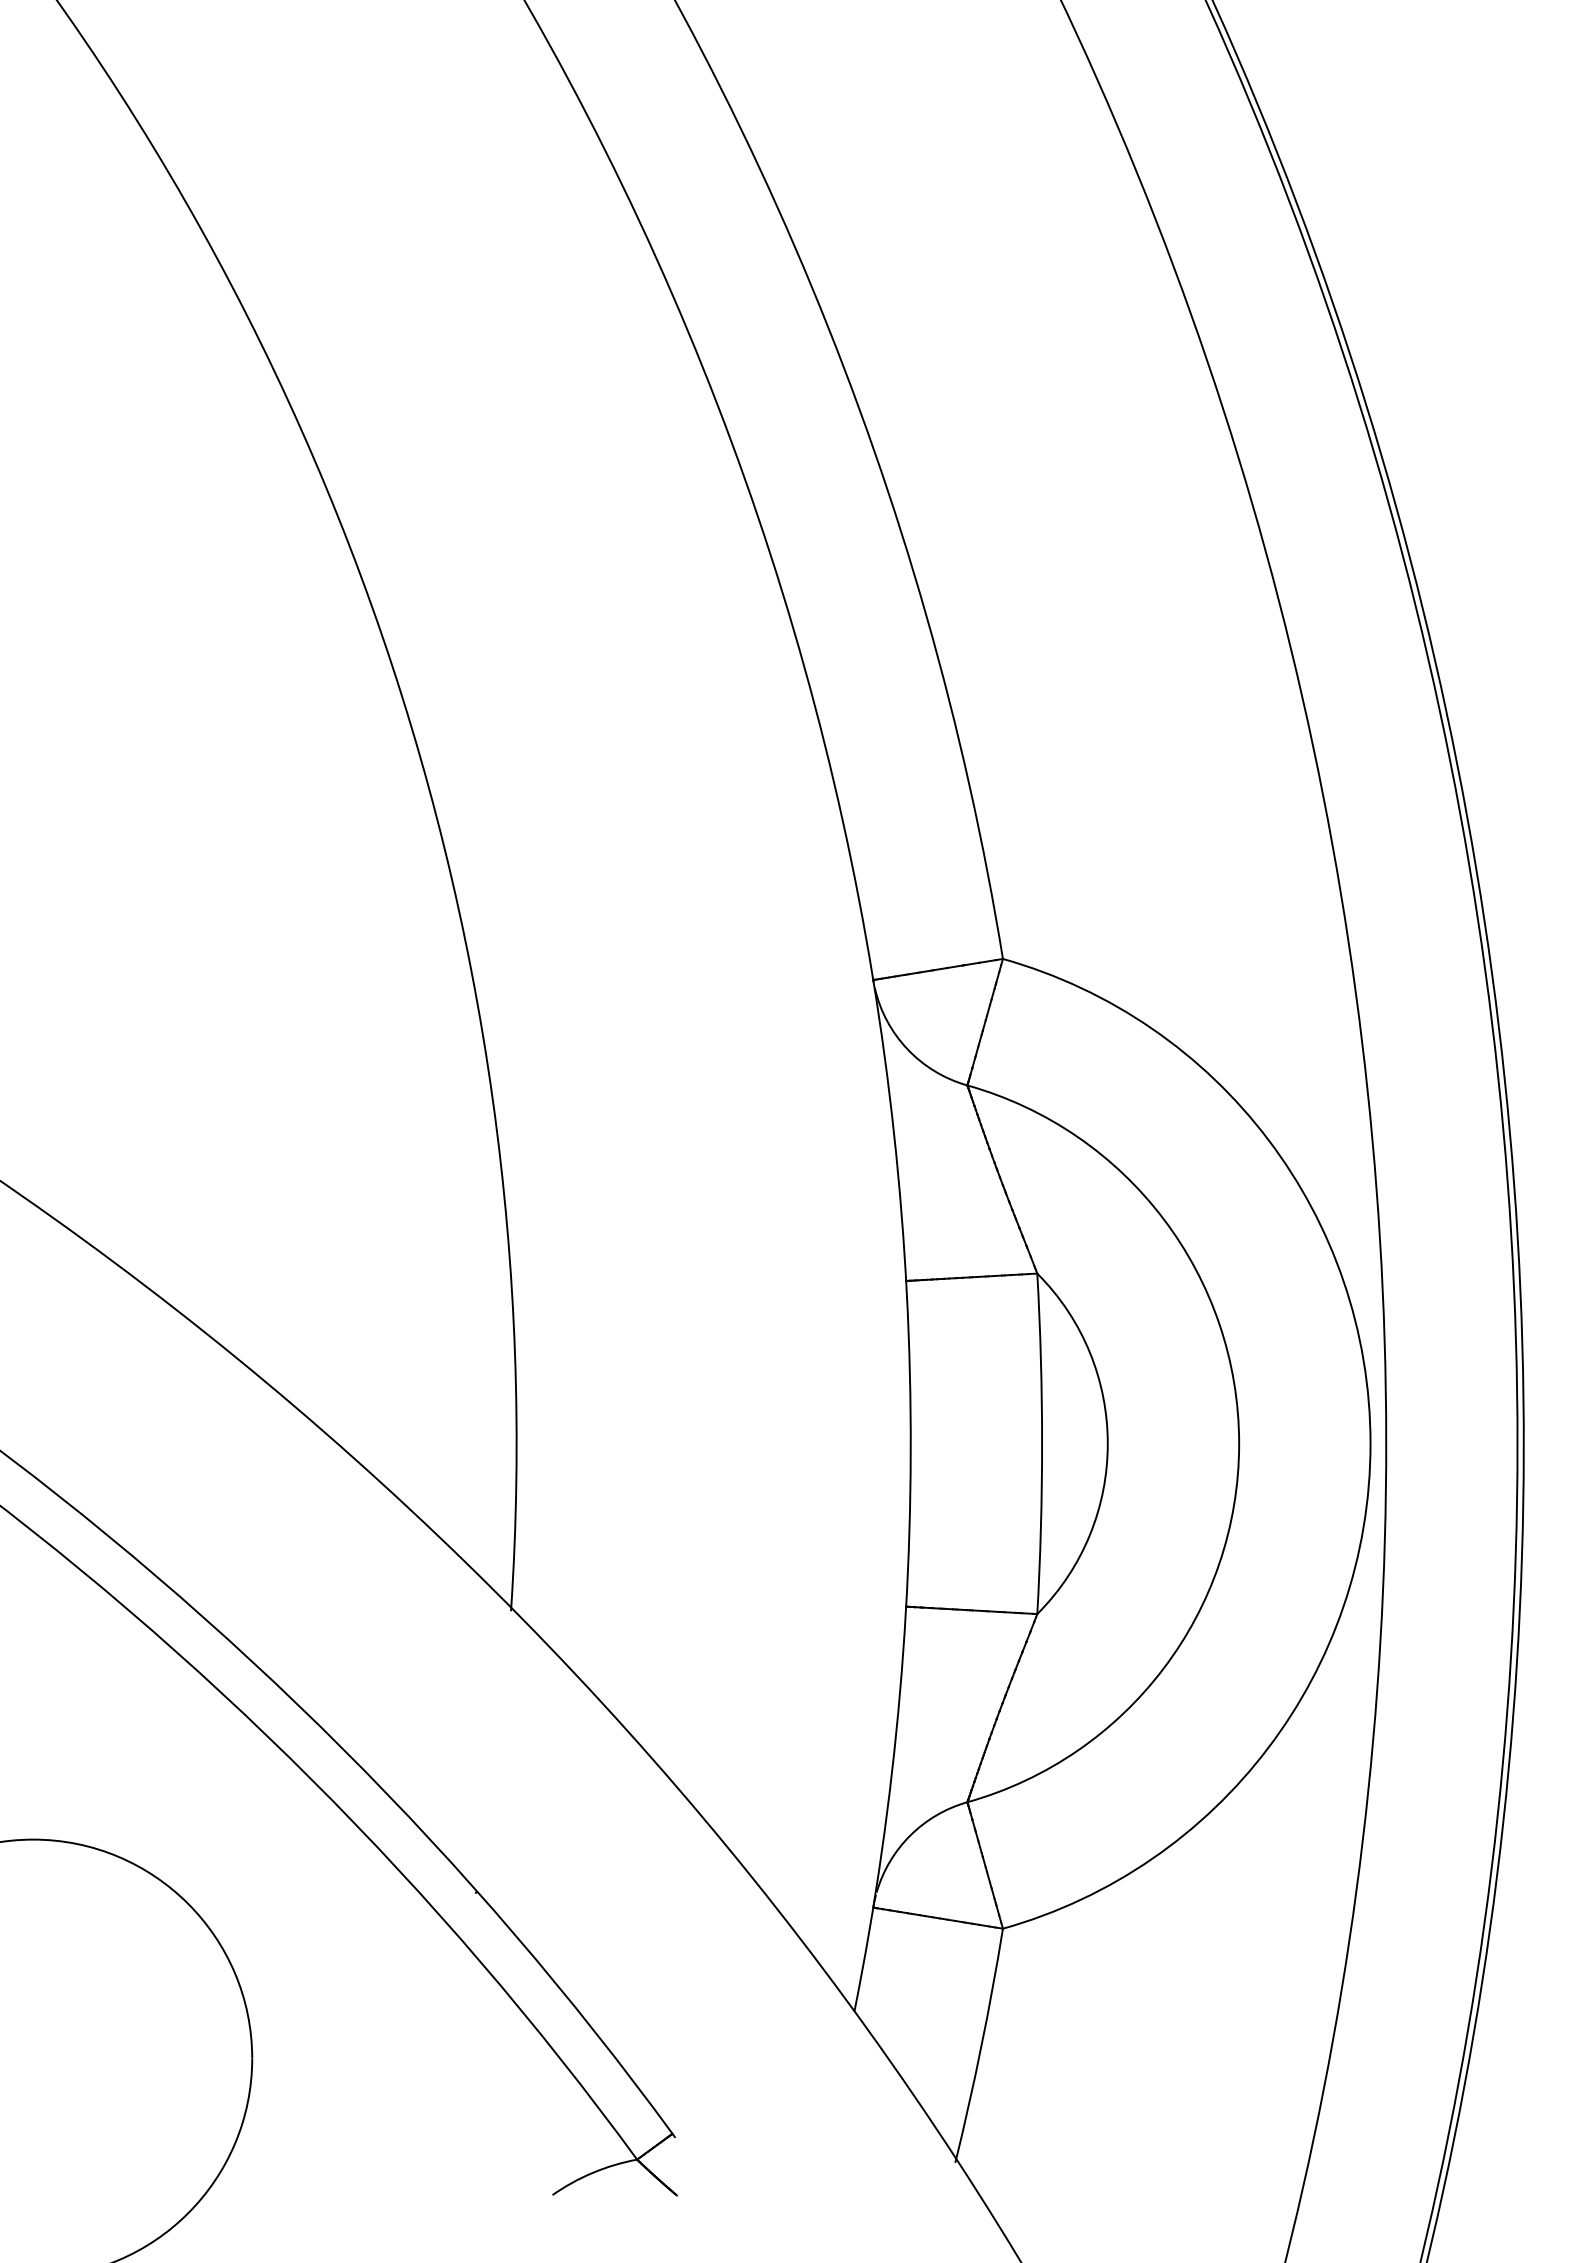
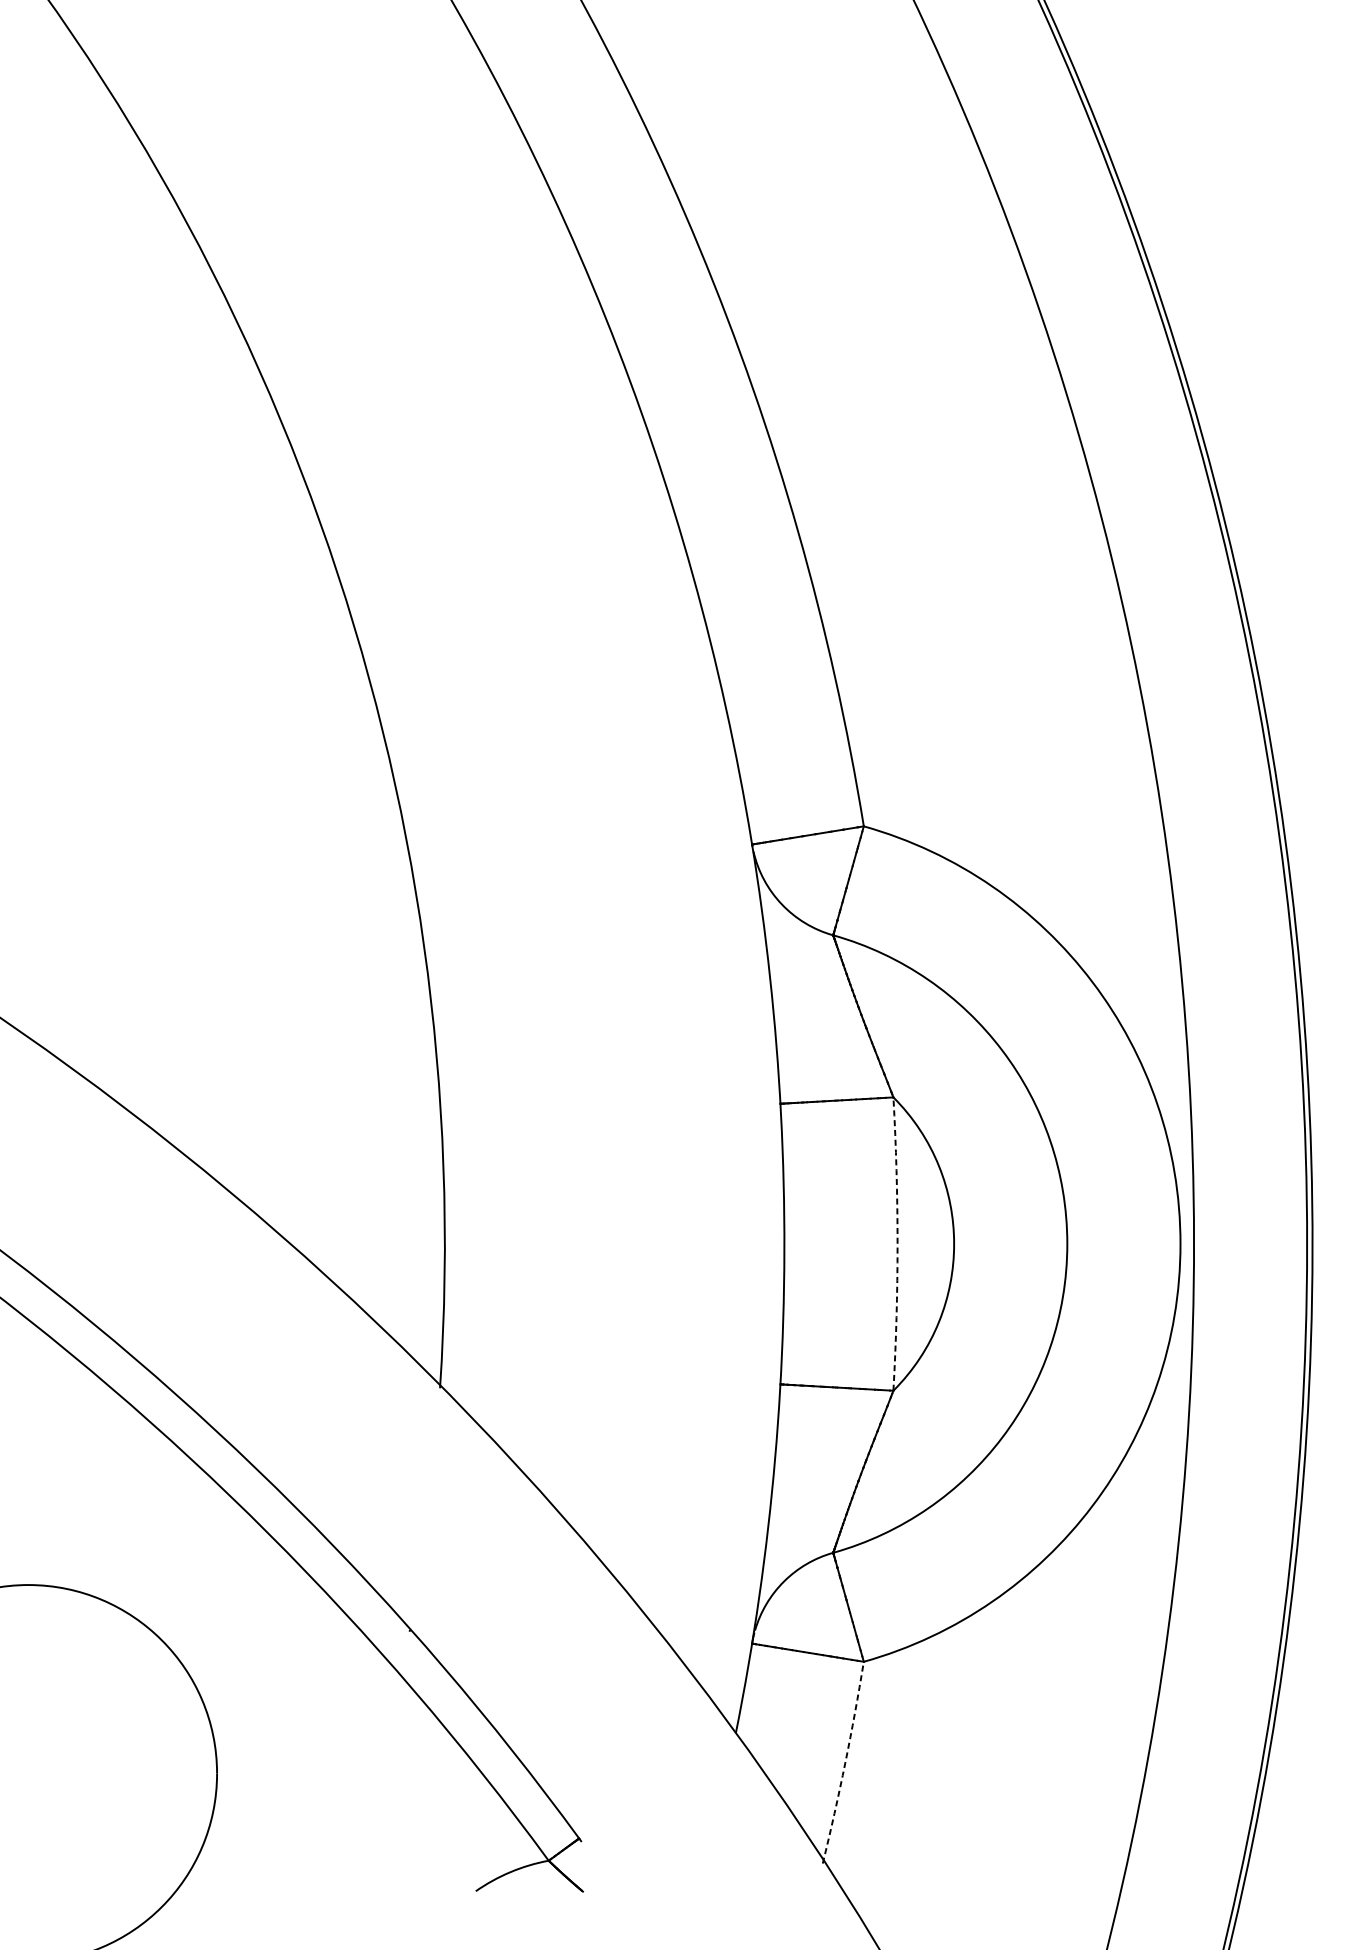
arc: (1042, 1443) -> (897, 1243), solid -> dashed
arc: (981, 2046) -> (845, 1763), solid -> dashed

